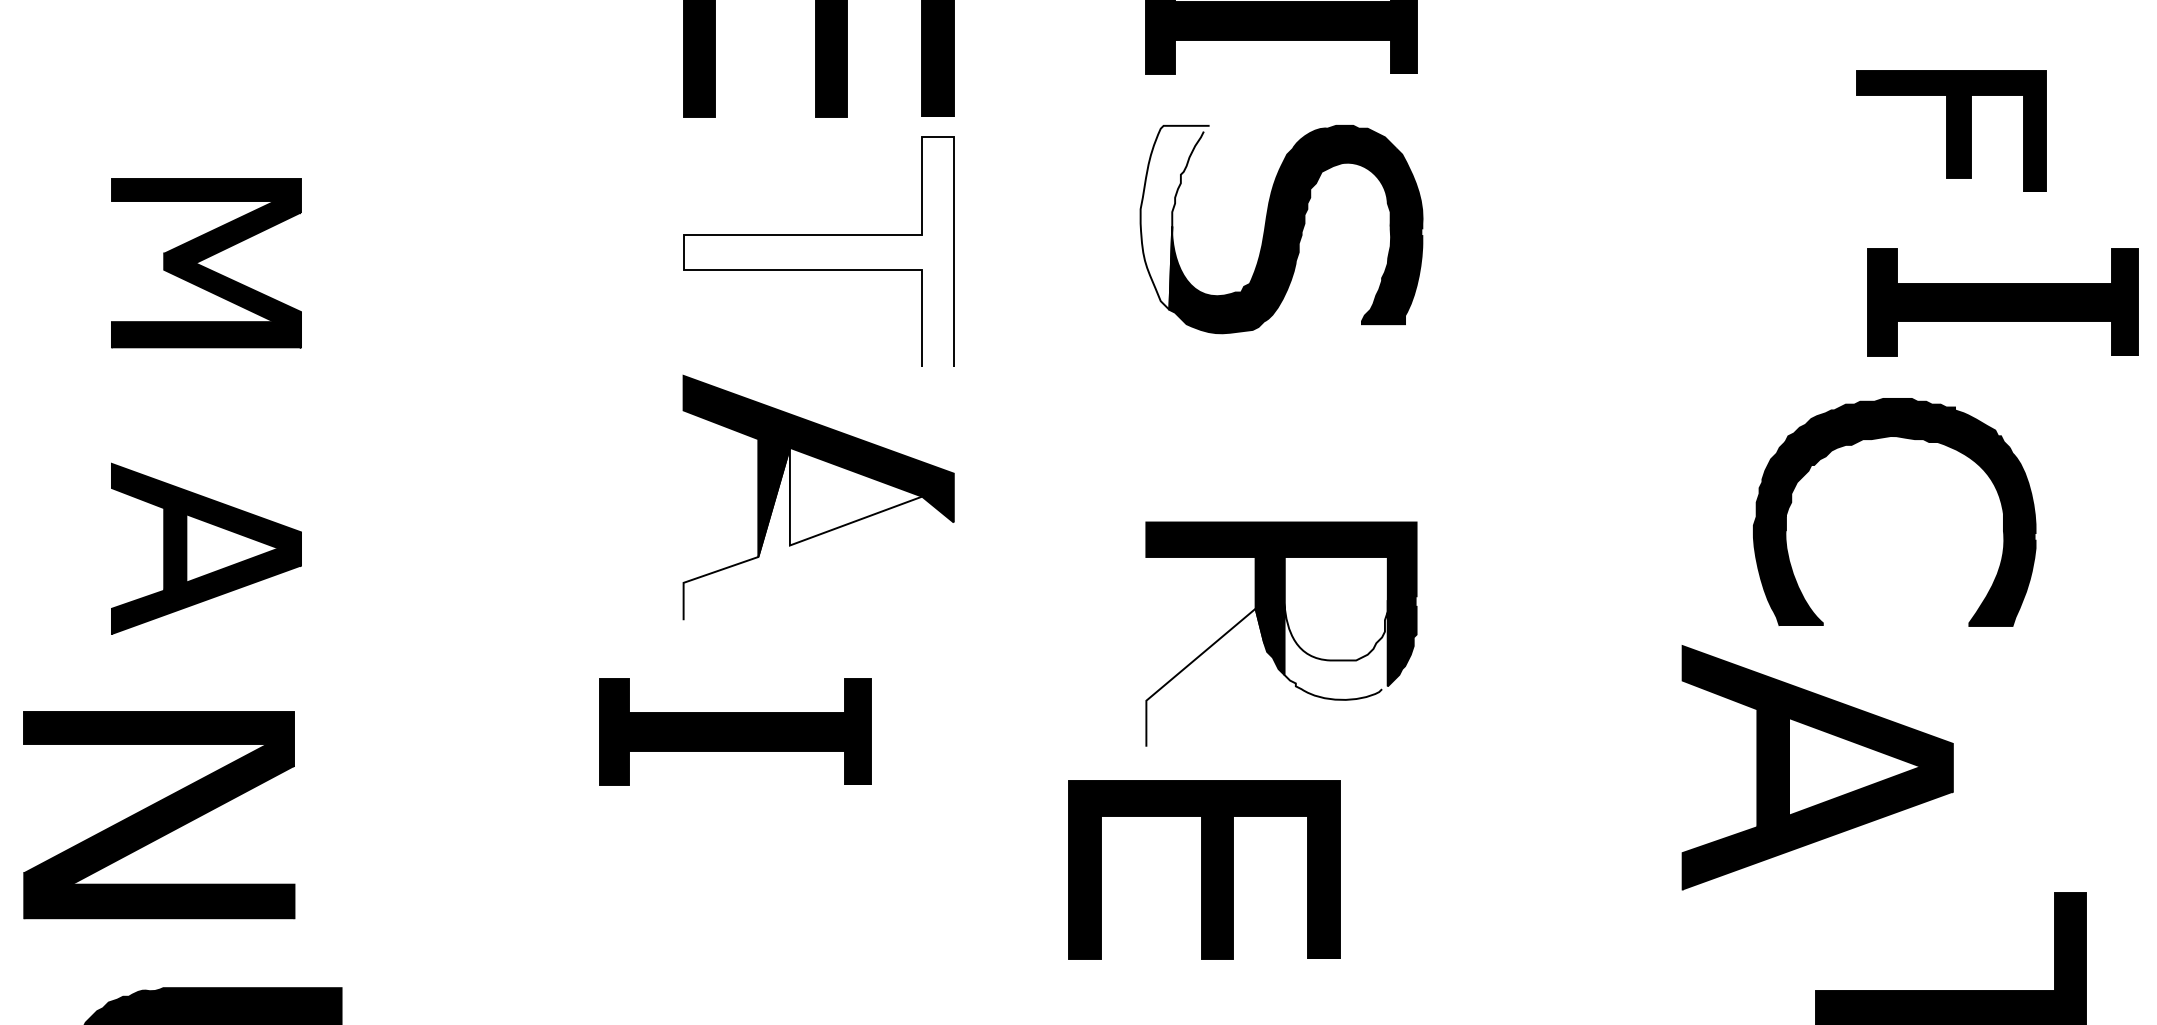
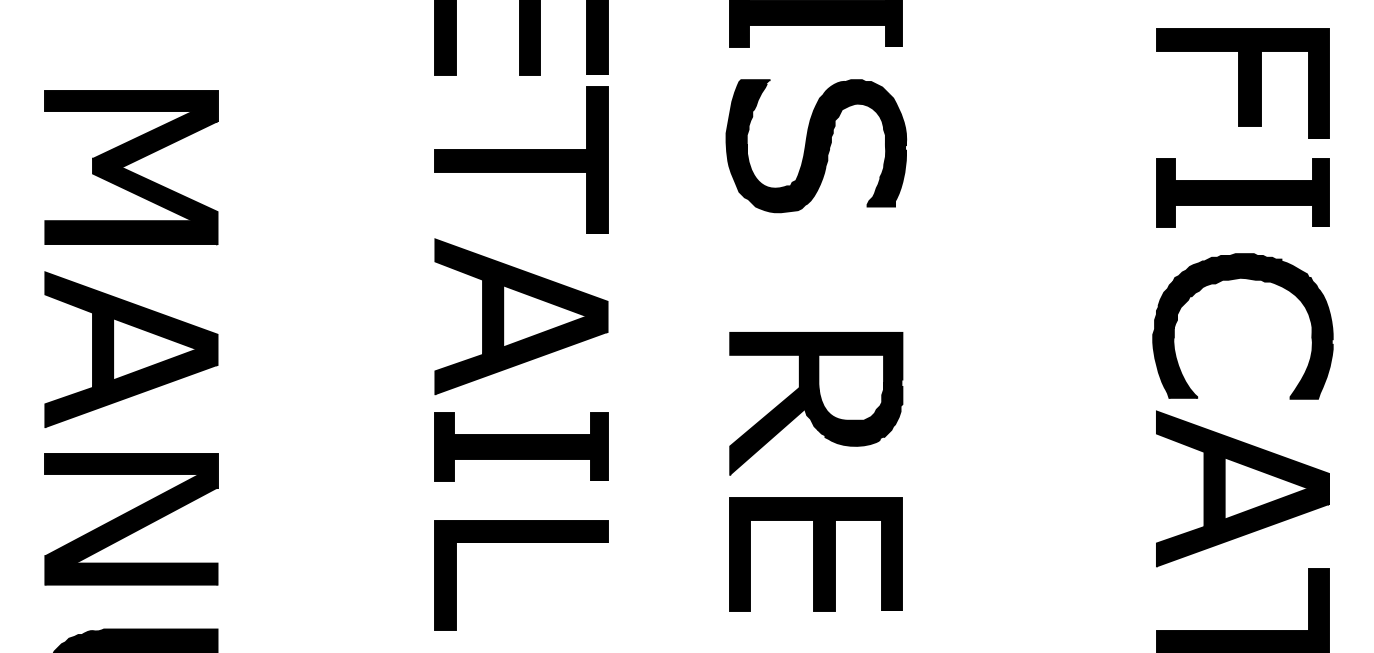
part: (1950, 131) -> (1242, 83), size x1.43
fill: (1175, 217) -> (748, 138), added
fill: (818, 251) -> (521, 160), added
part: (206, 262) -> (131, 167), size x1.43
part: (2002, 302) -> (1242, 192), moved
part: (1909, 440) -> (1252, 280), moved
fill: (818, 534) -> (521, 340), added
part: (206, 548) -> (131, 349), size x1.43
fill: (1336, 627) -> (851, 399), added
fill: (1204, 677) -> (767, 431), added
part: (735, 730) -> (521, 446), moved
part: (1817, 766) -> (1242, 488), moved
part: (159, 815) -> (131, 519), moved
part: (818, 851) -> (521, 542), added
part: (1203, 870) -> (815, 554), moved

